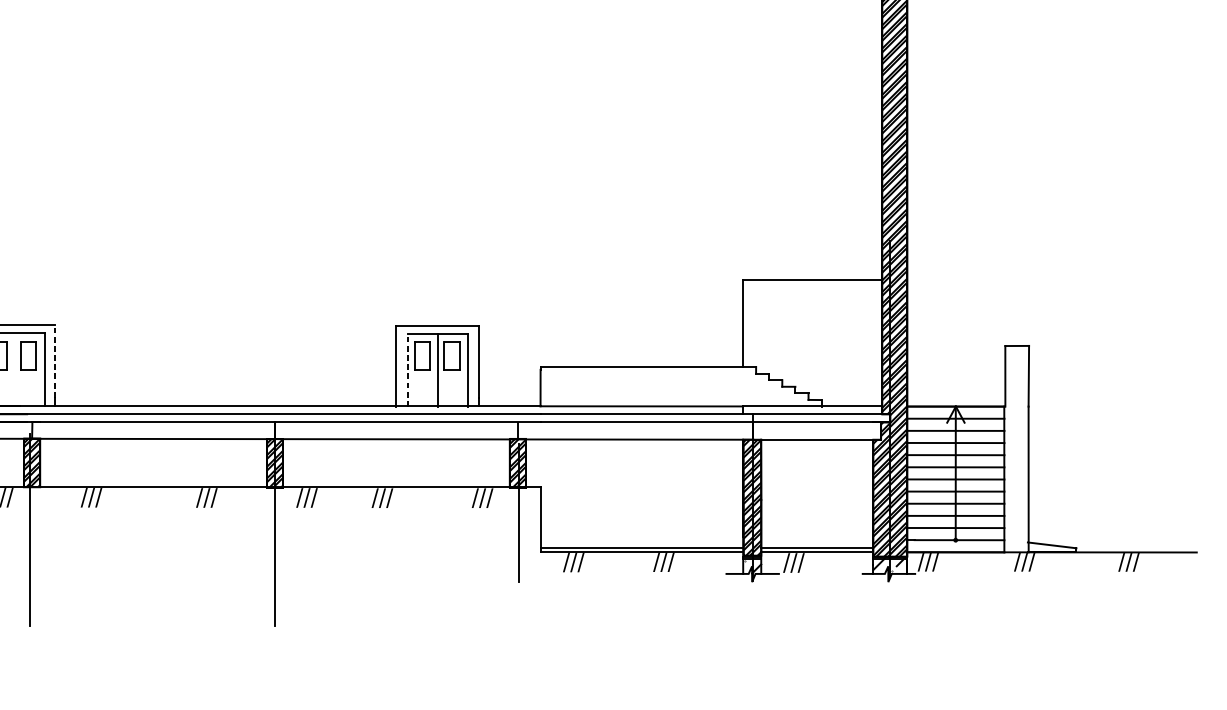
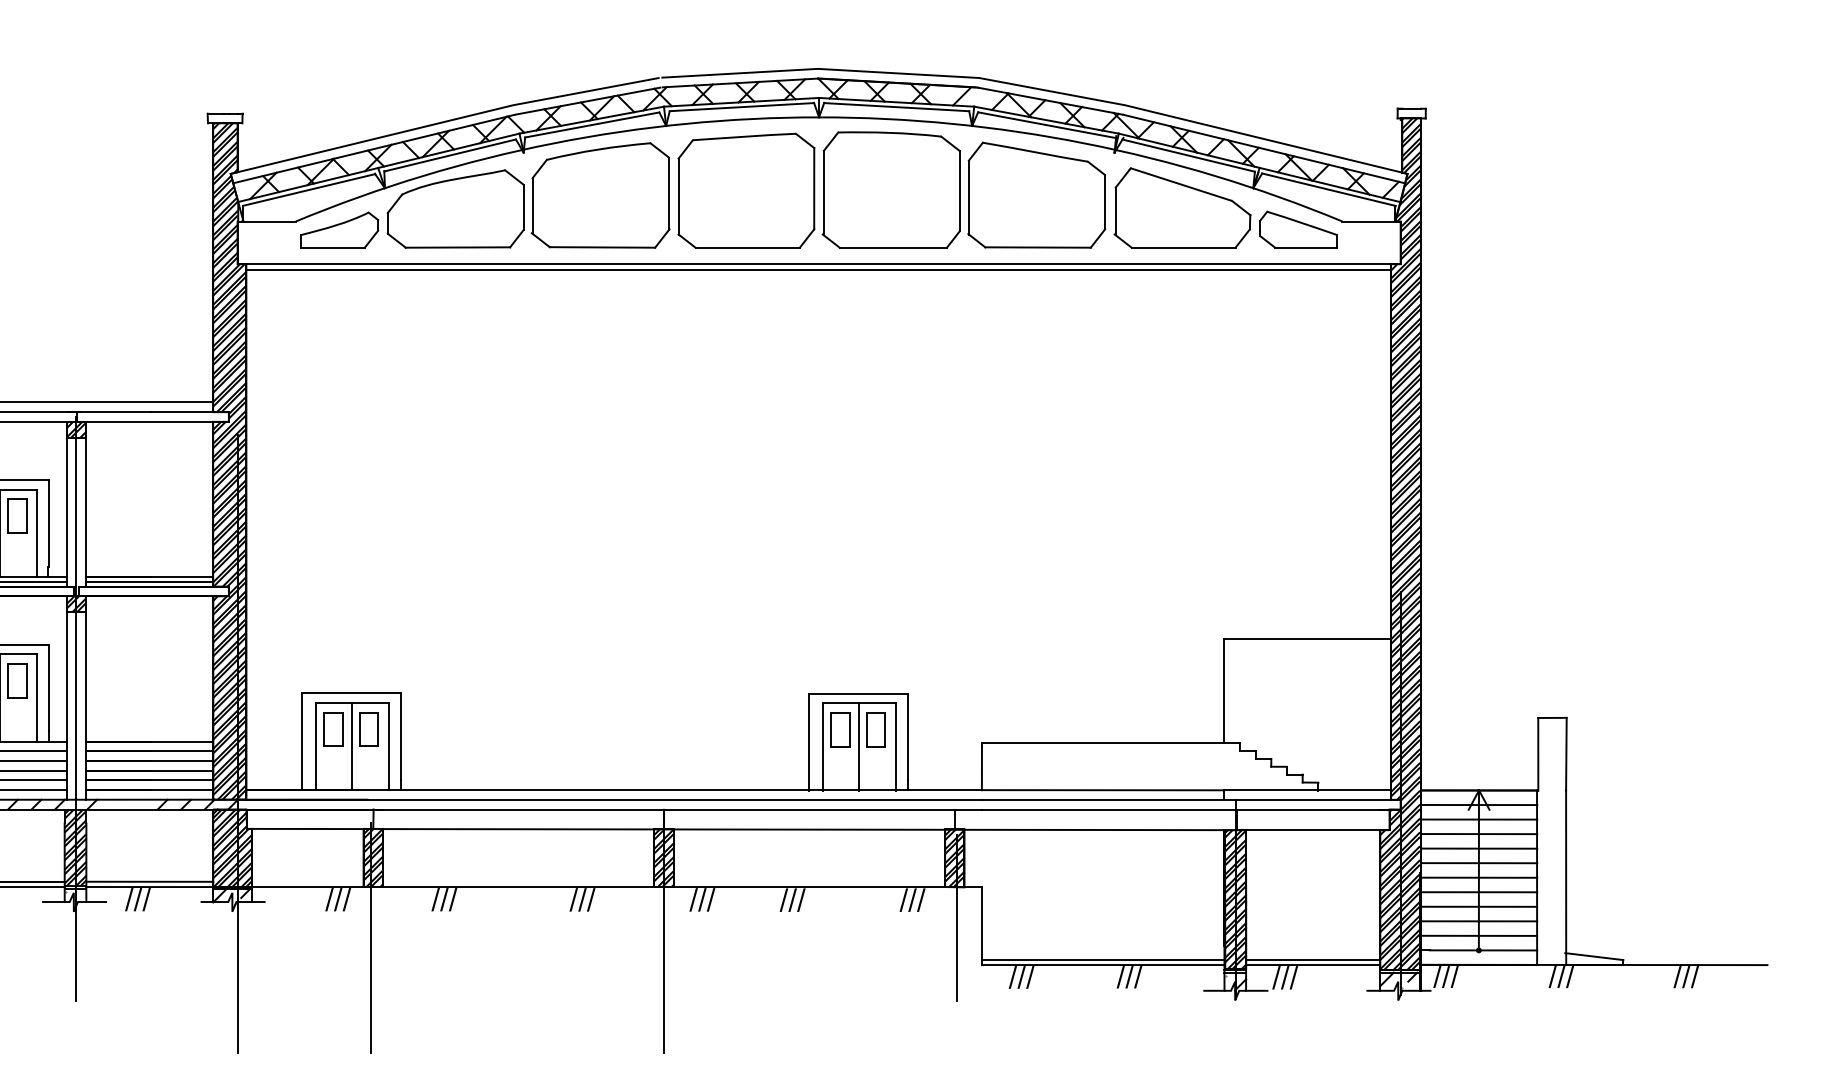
line: (54, 361) -> (400, 736), dashed -> solid
line: (14, 369) -> (352, 746), added
line: (408, 370) -> (823, 747), dashed -> solid

